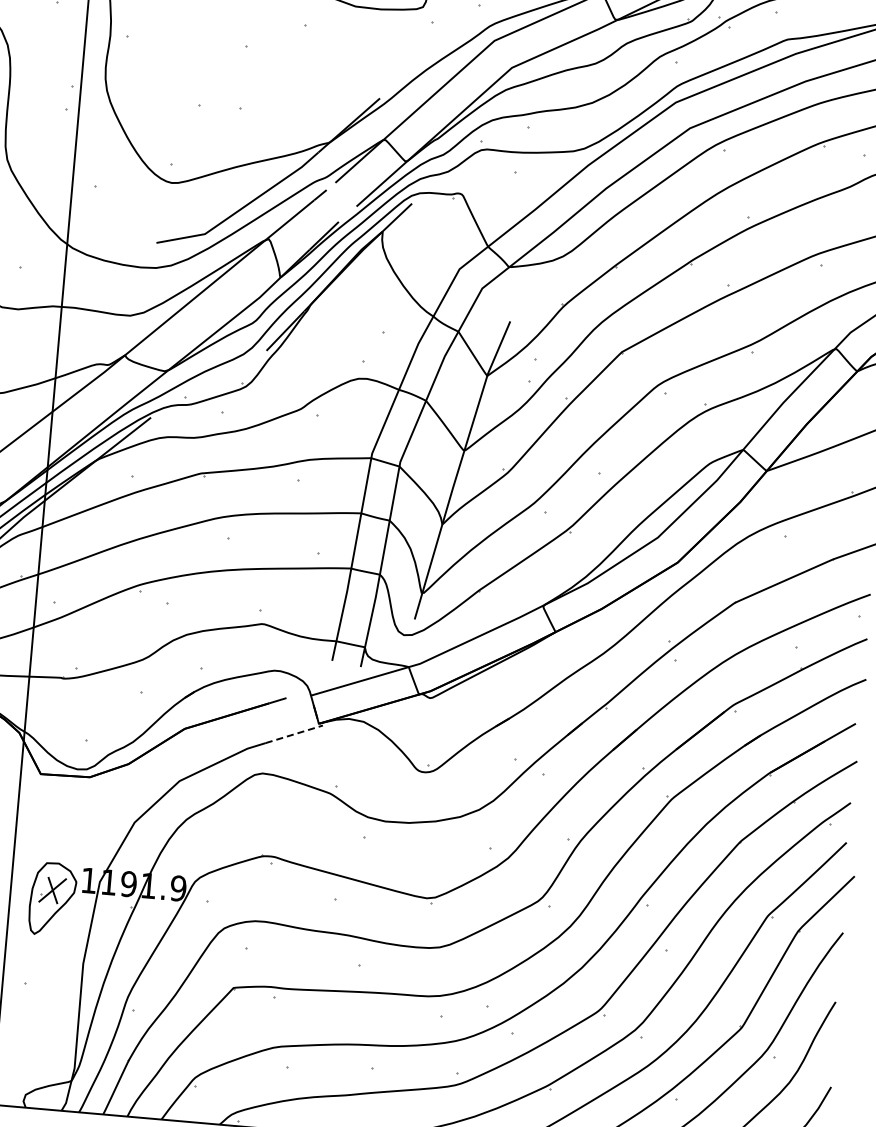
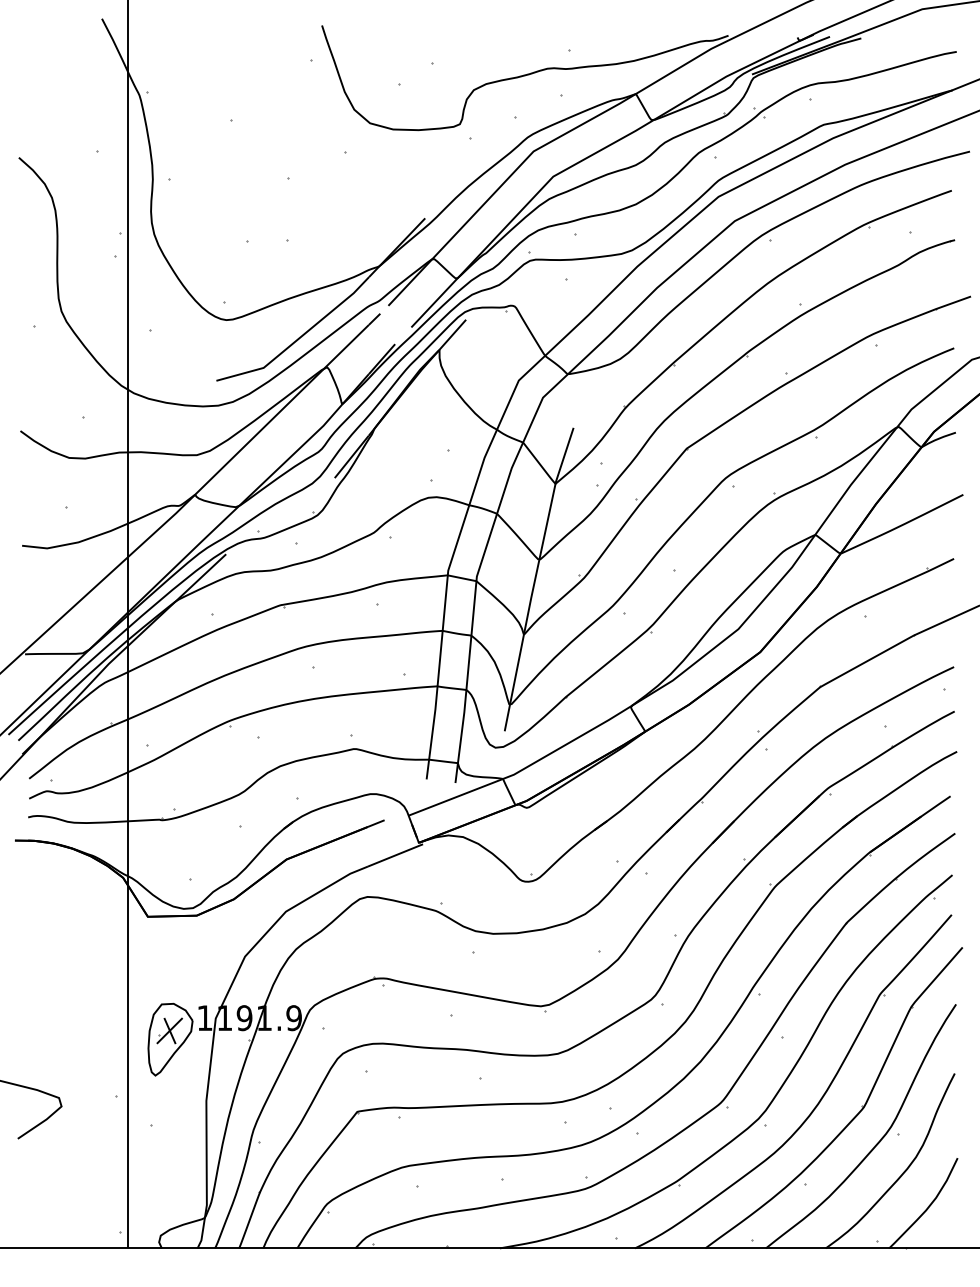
line: (294, 734) -> (395, 855), dashed -> solid

